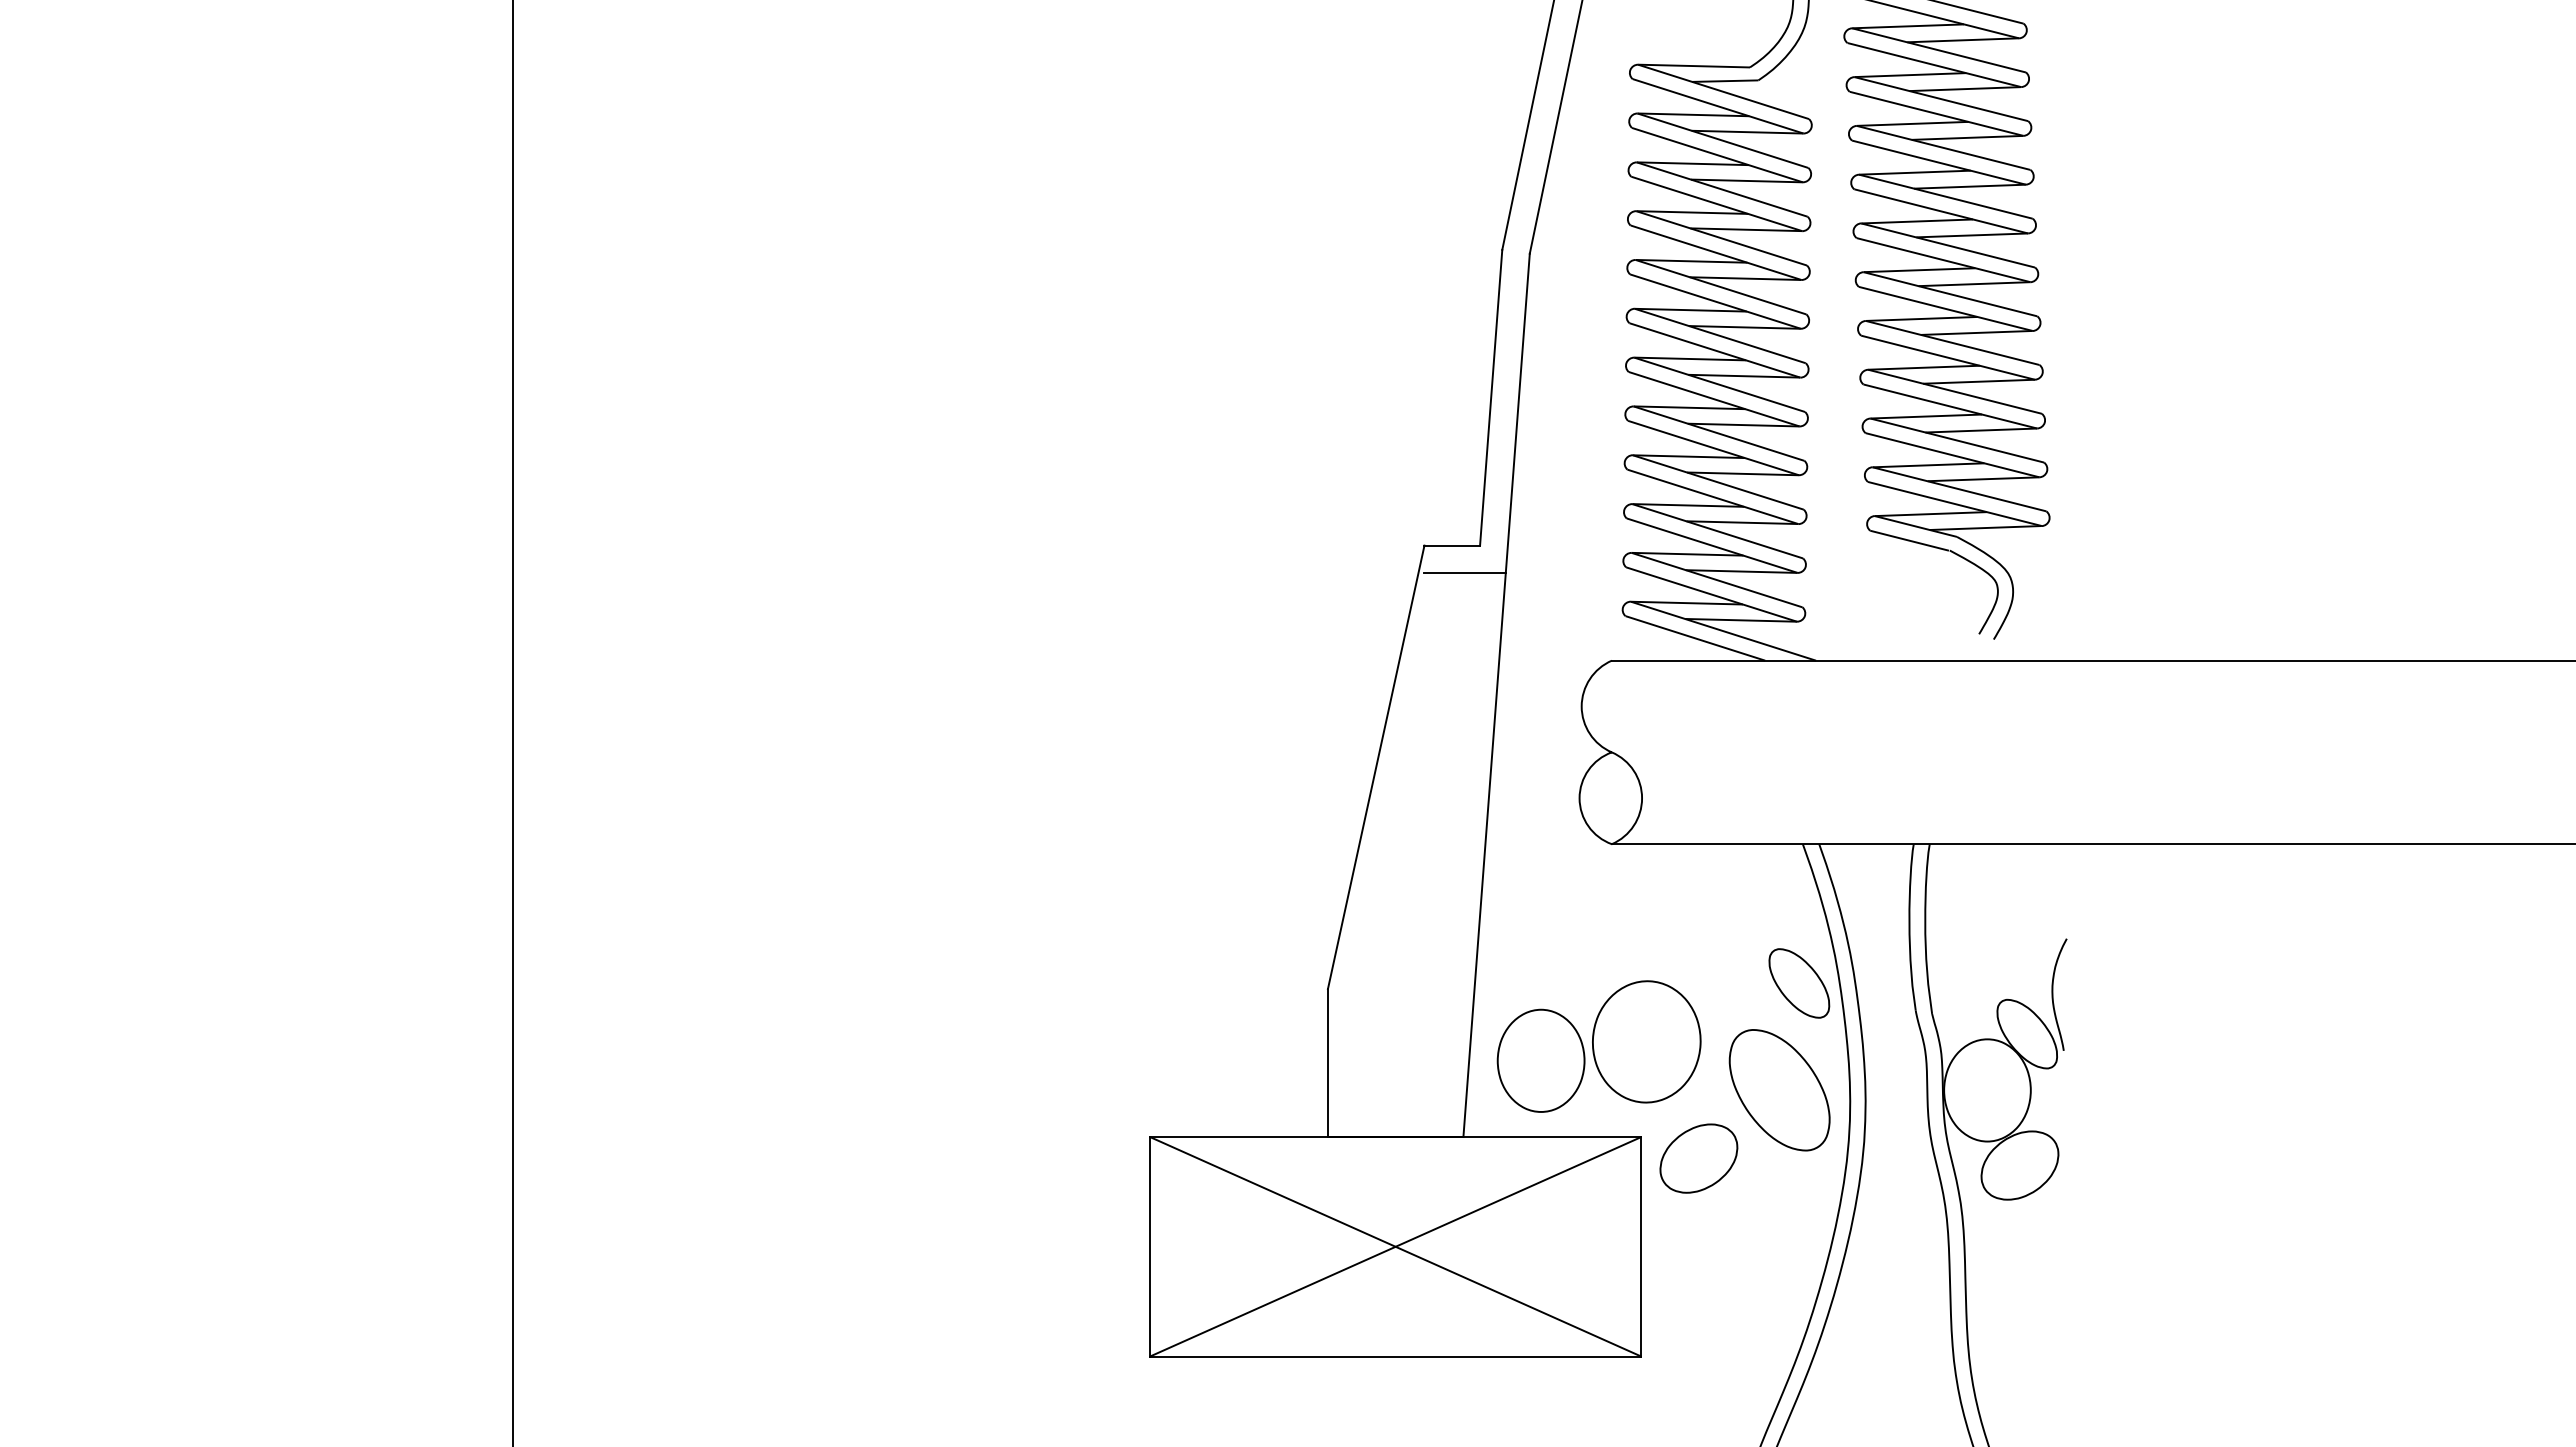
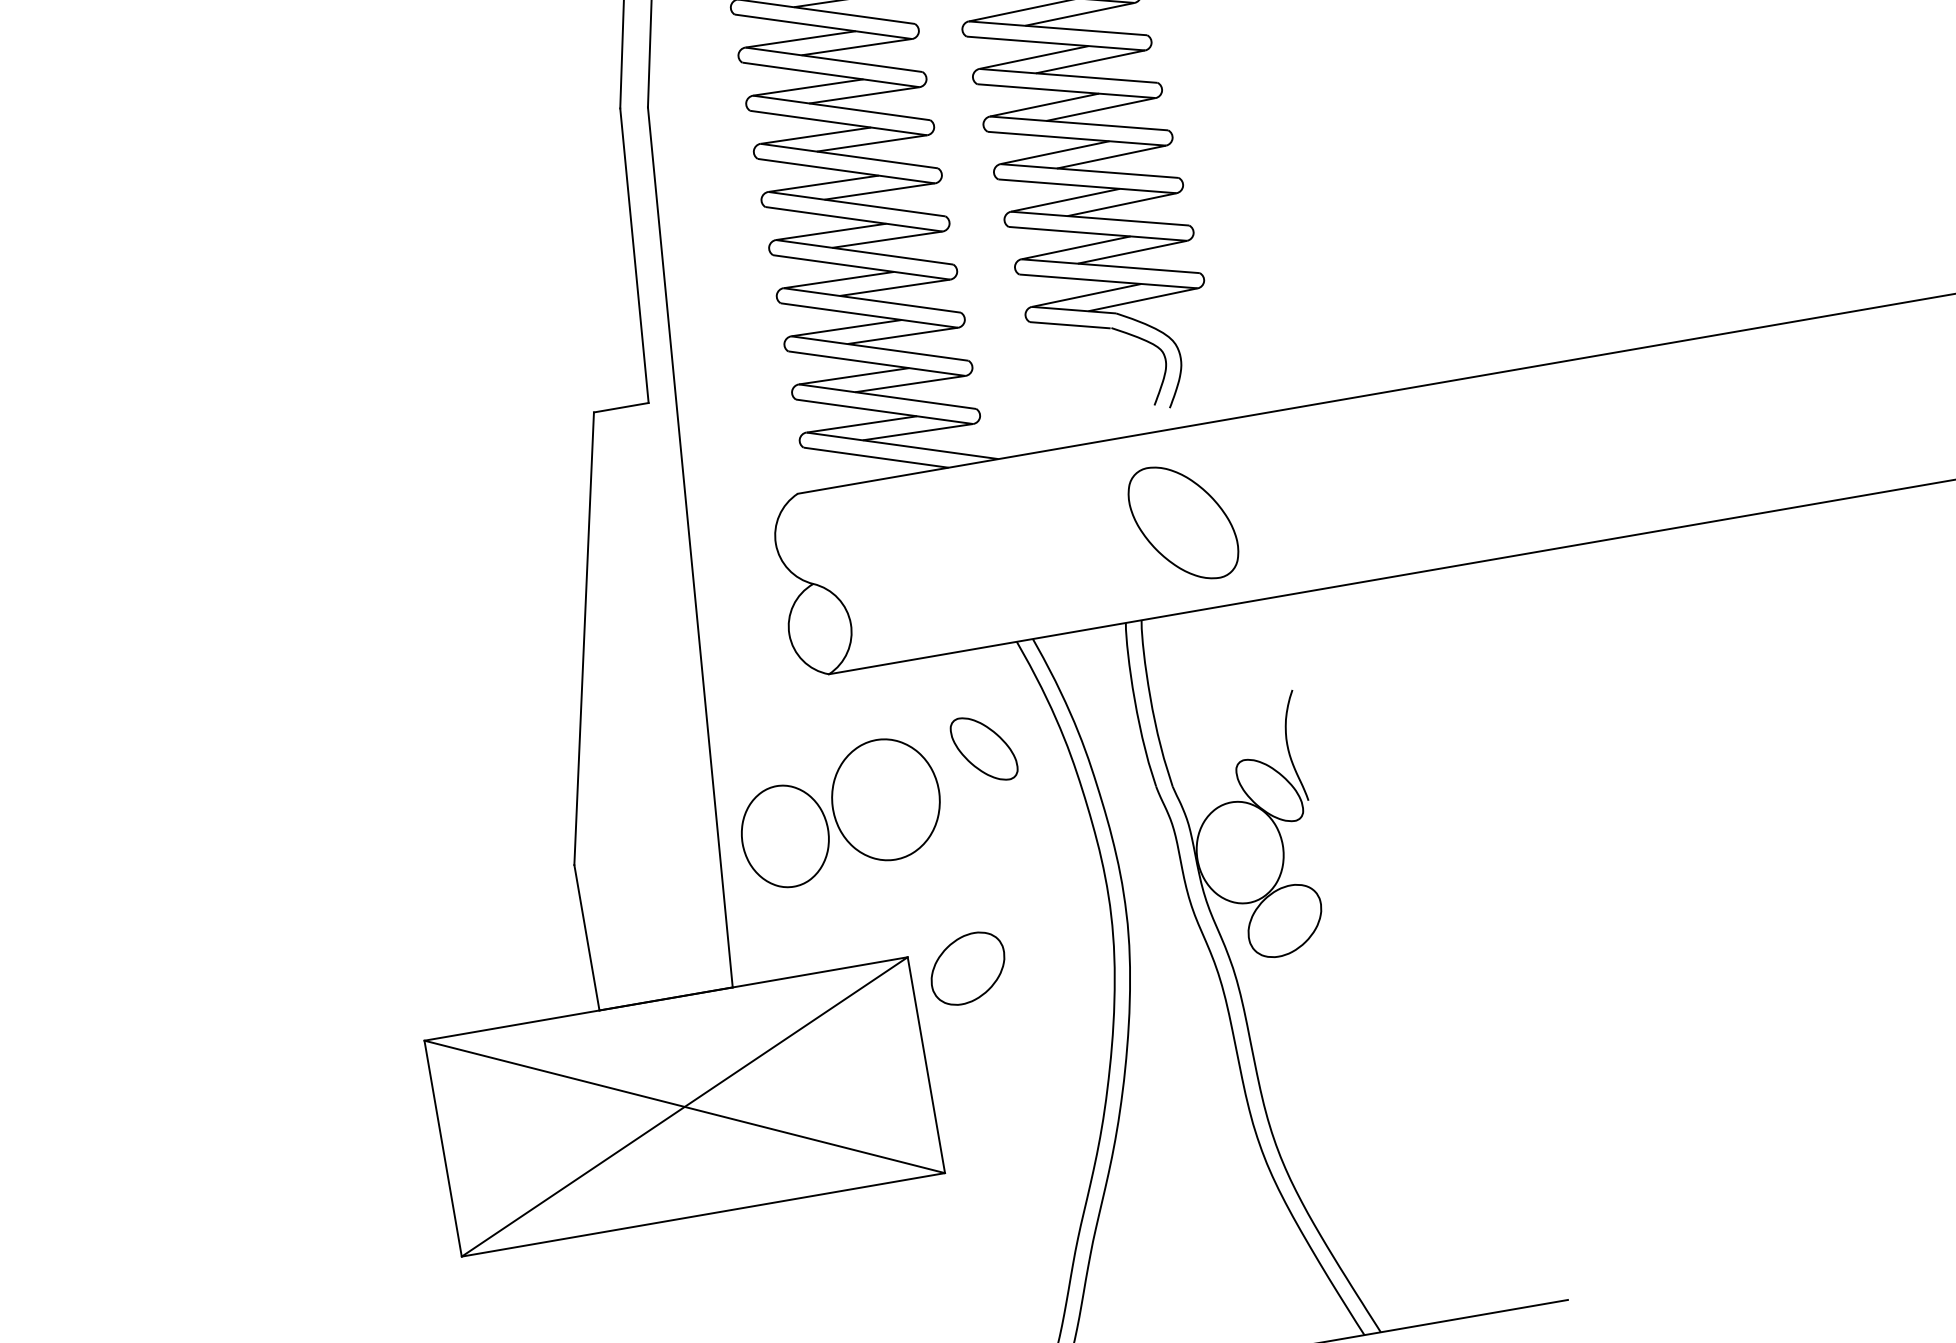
line: (1464, 573) -> (638, 433), removed
part: (1799, 983) -> (984, 749), moved
part: (1598, 1046) -> (839, 812), moved
part: (1779, 1090) -> (1183, 523), moved

